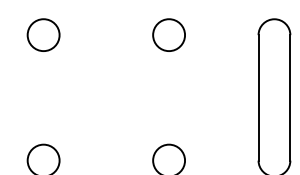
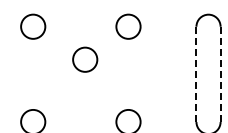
circle: (112, 78) -> (85, 59), added
line: (258, 98) -> (196, 74), solid -> dashed
line: (290, 98) -> (220, 74), solid -> dashed

